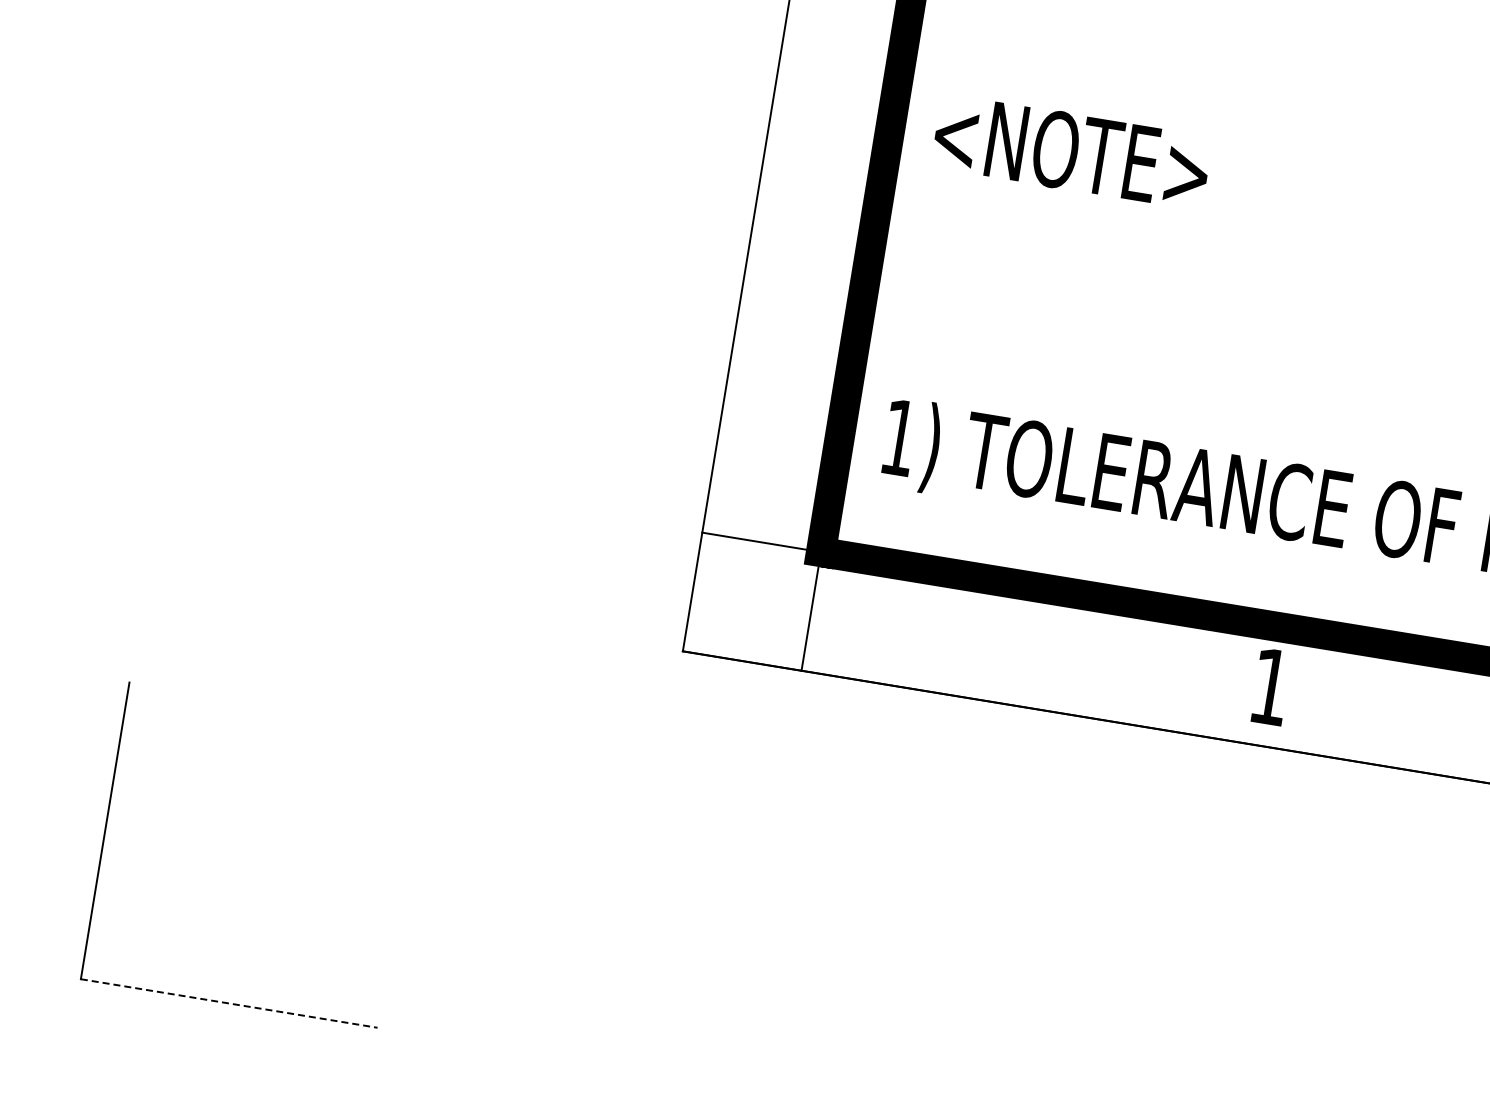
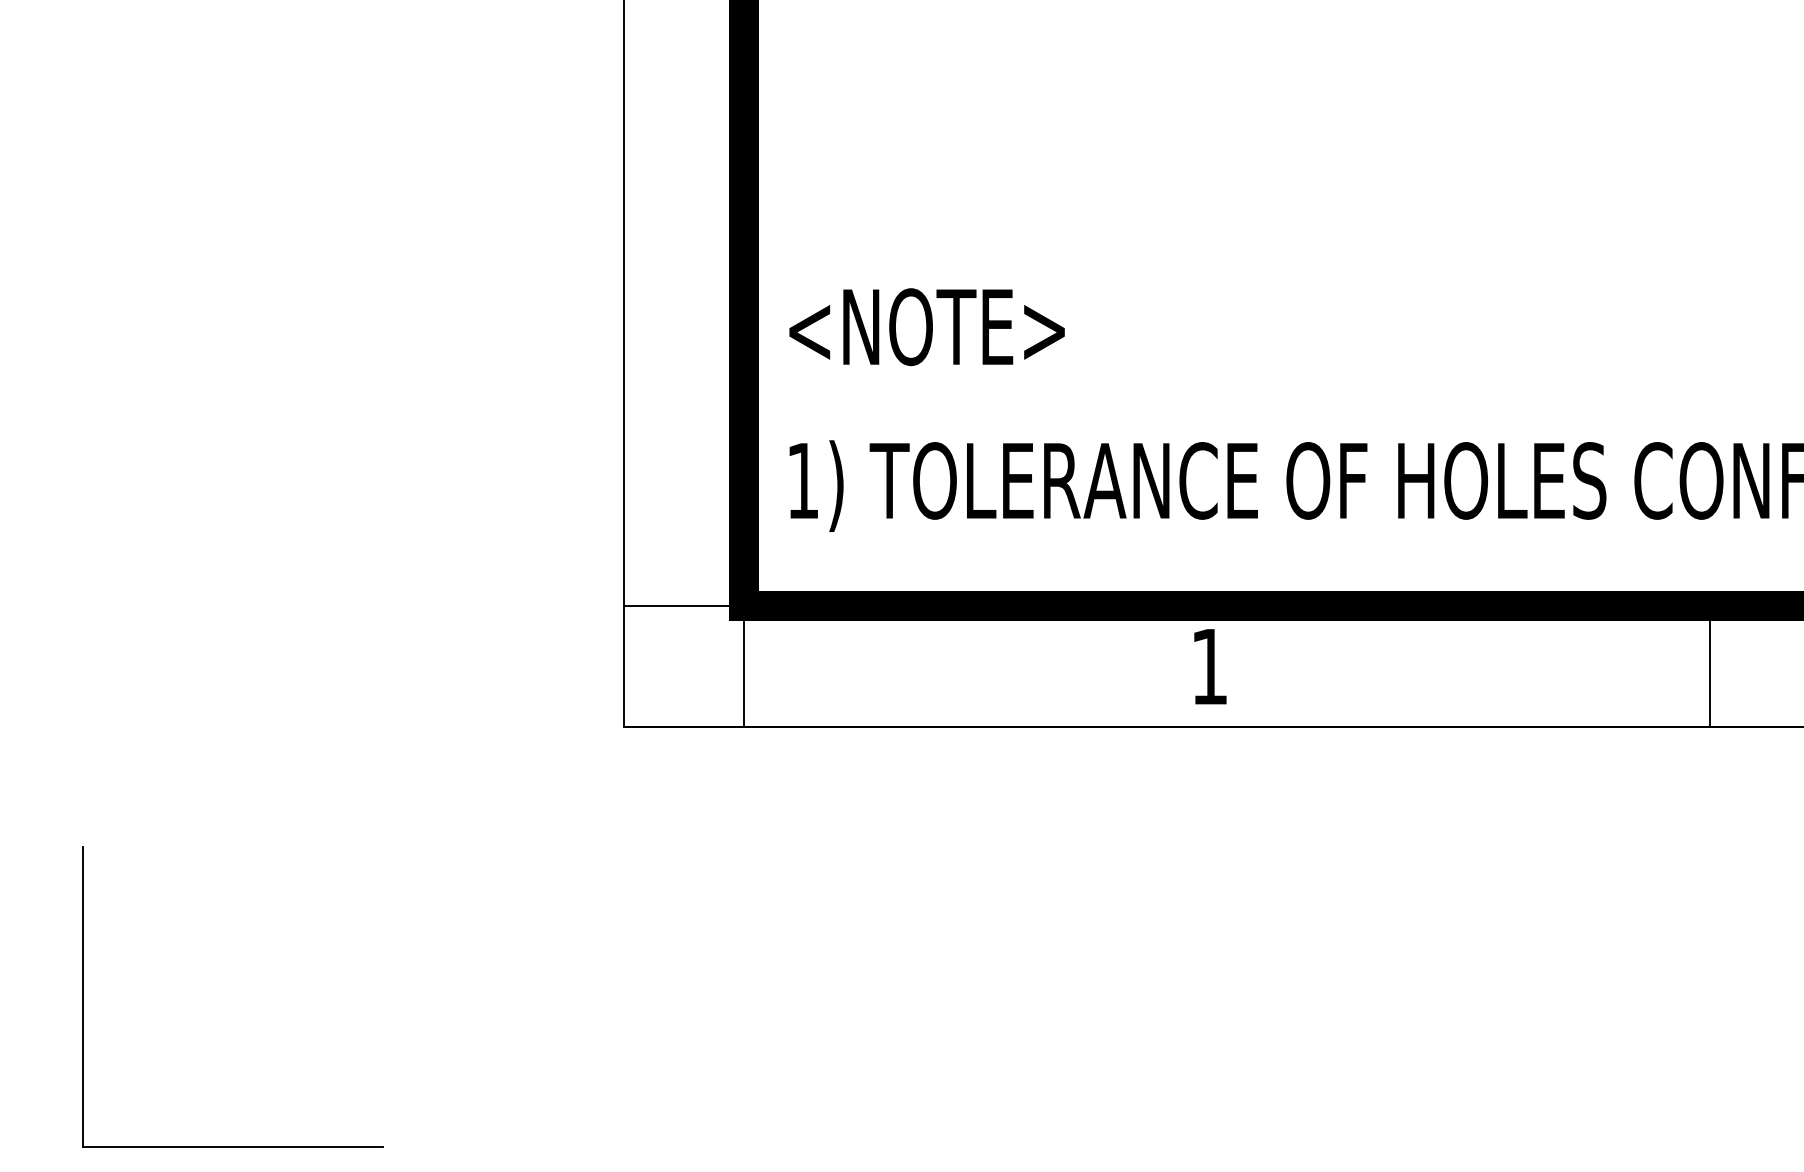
text: (1071, 152) -> (926, 327), moved
line: (229, 1003) -> (233, 1147), dashed -> solid

